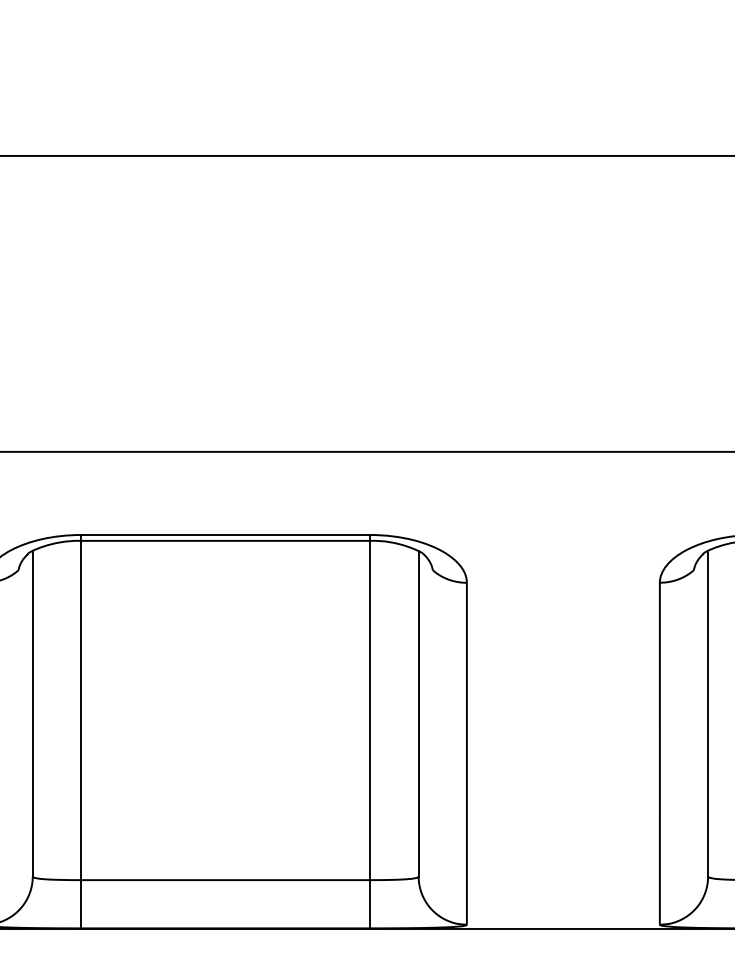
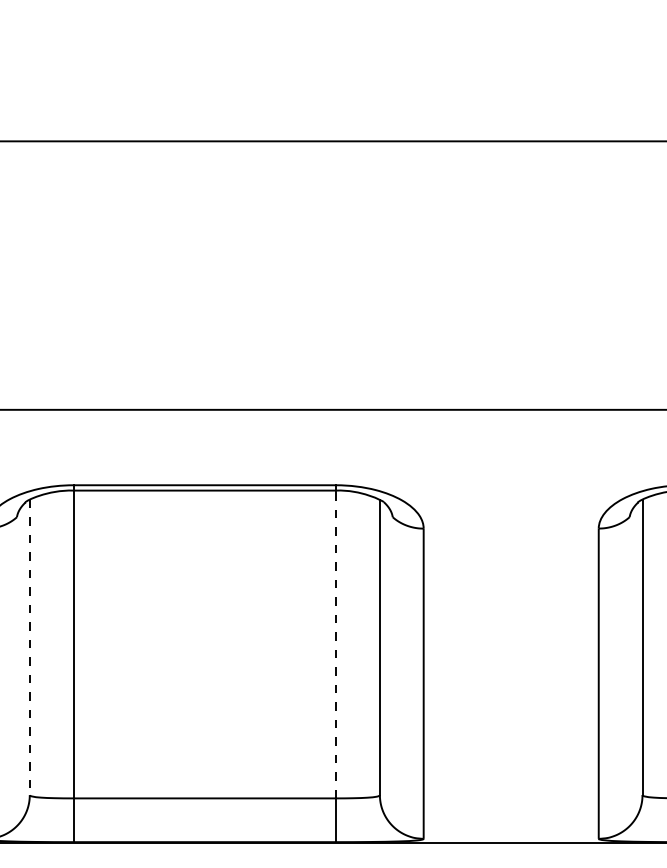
line: (370, 710) -> (336, 644), solid -> dashed
line: (32, 713) -> (29, 647), solid -> dashed

